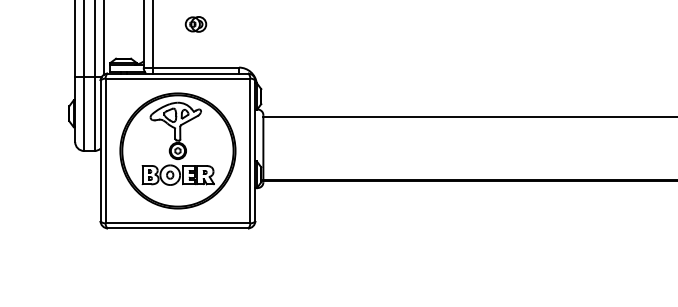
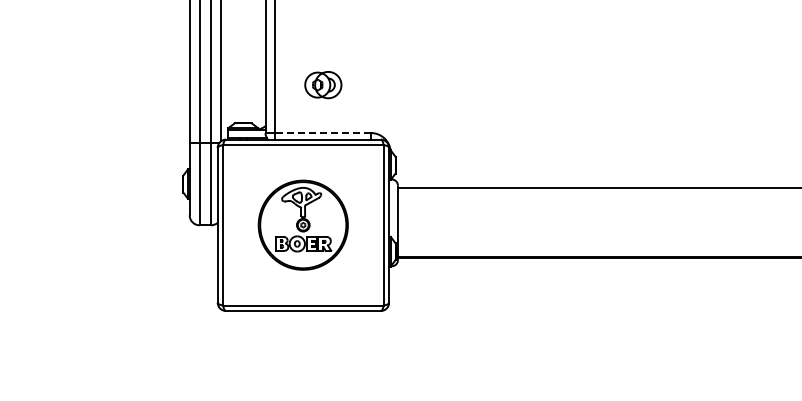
part: (196, 24) -> (323, 85), size x1.6
line: (196, 68) -> (323, 133), solid -> dashed
part: (177, 150) -> (302, 224), size x0.7

